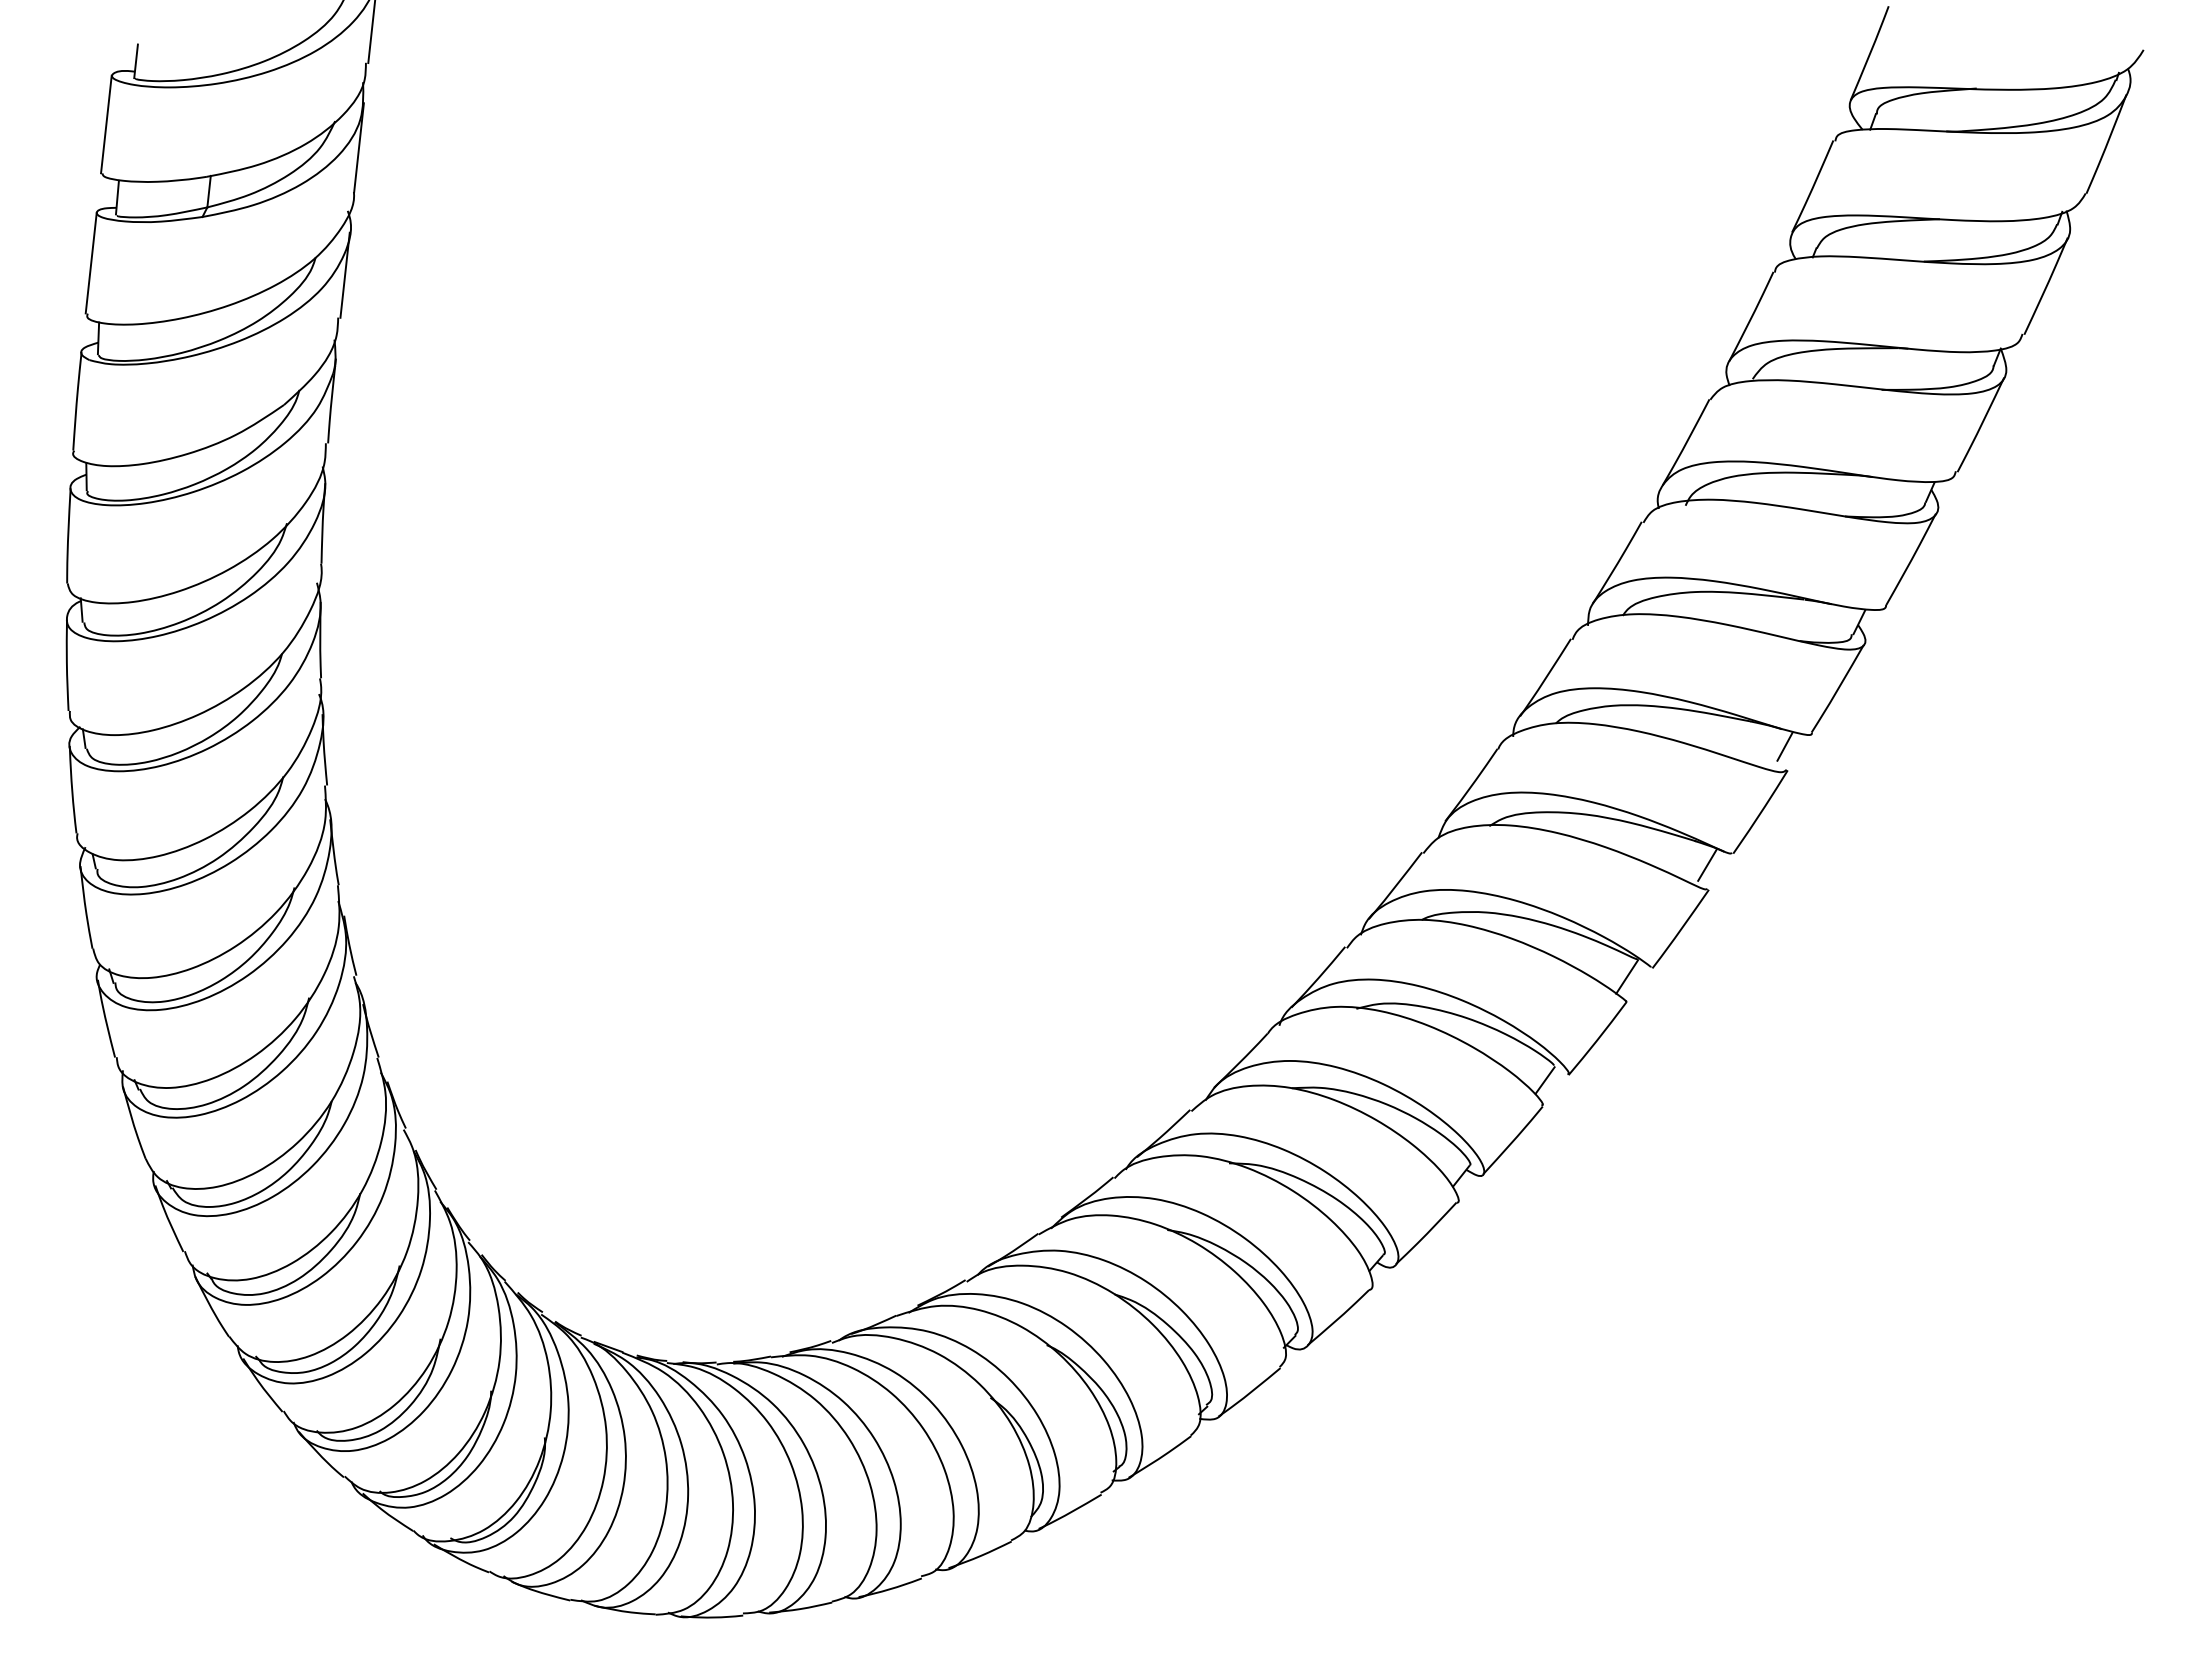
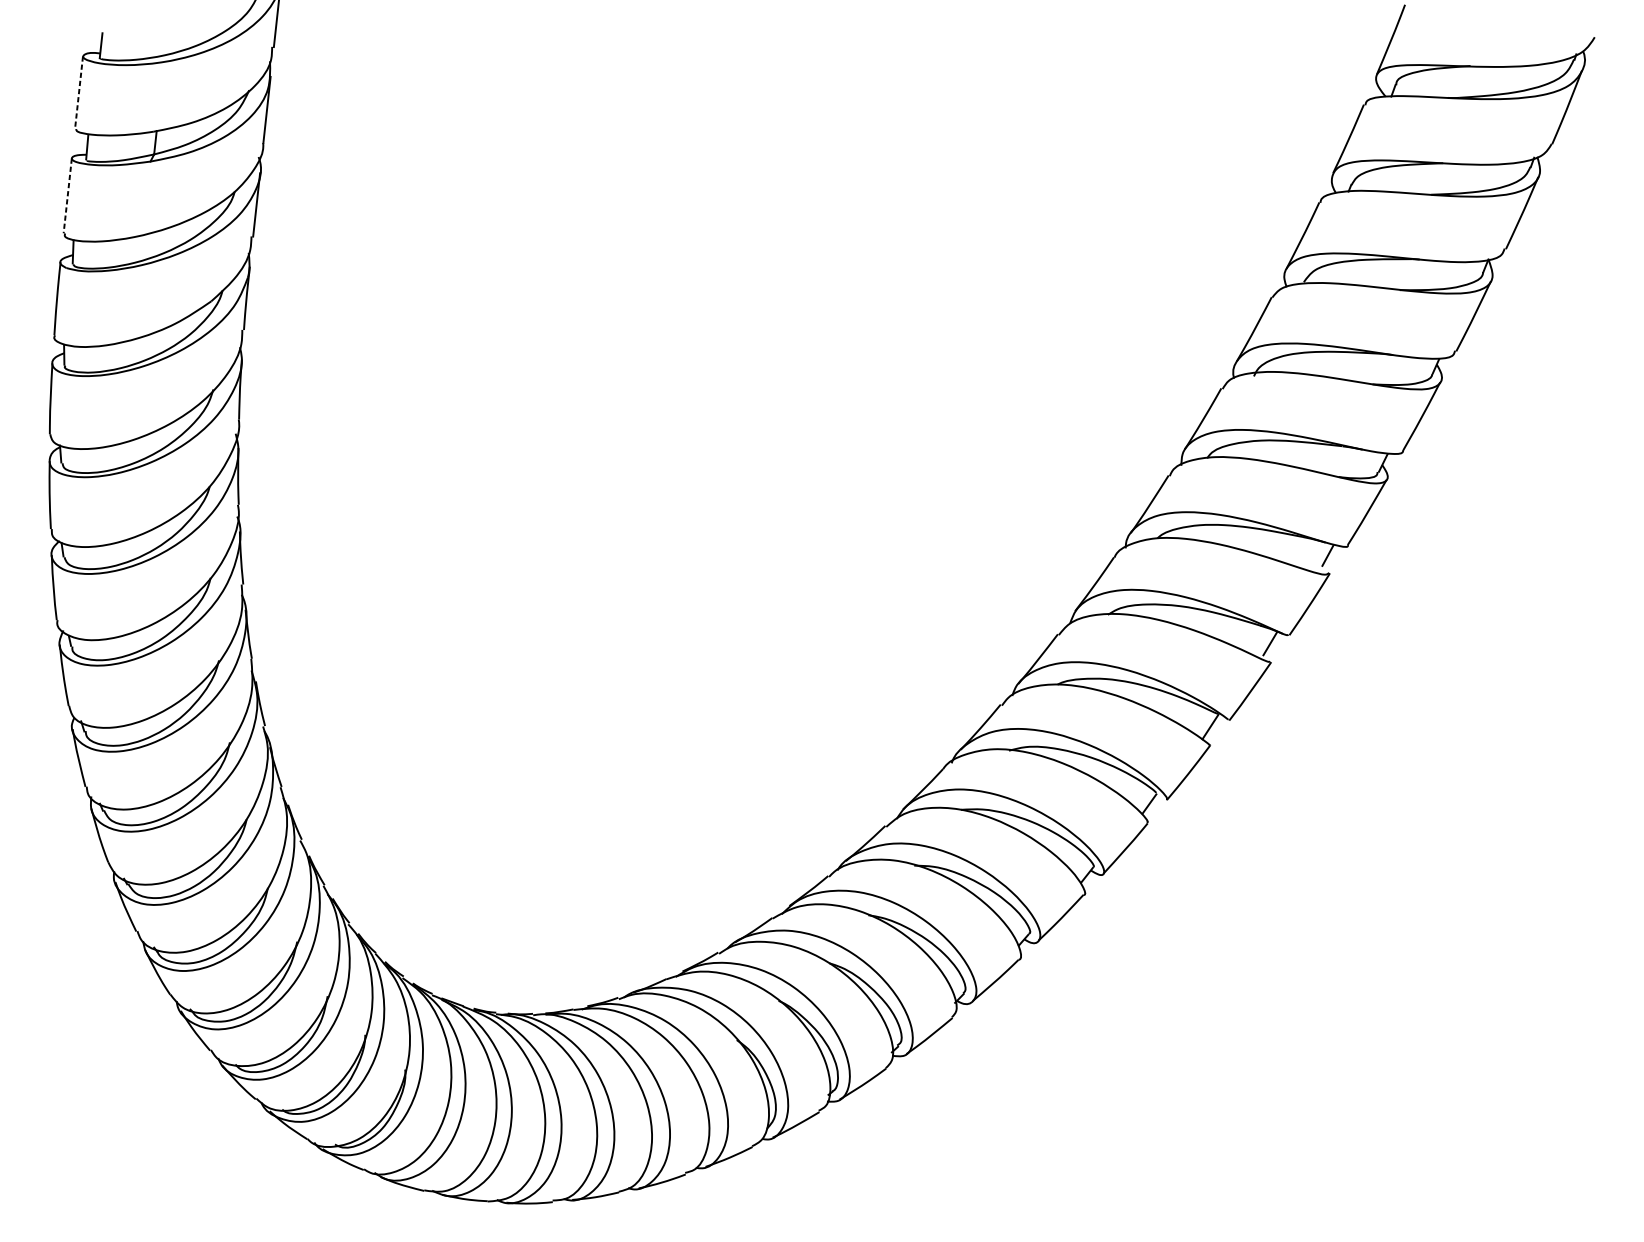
line: (106, 124) -> (79, 92), solid -> dashed
line: (91, 263) -> (67, 196), solid -> dashed

